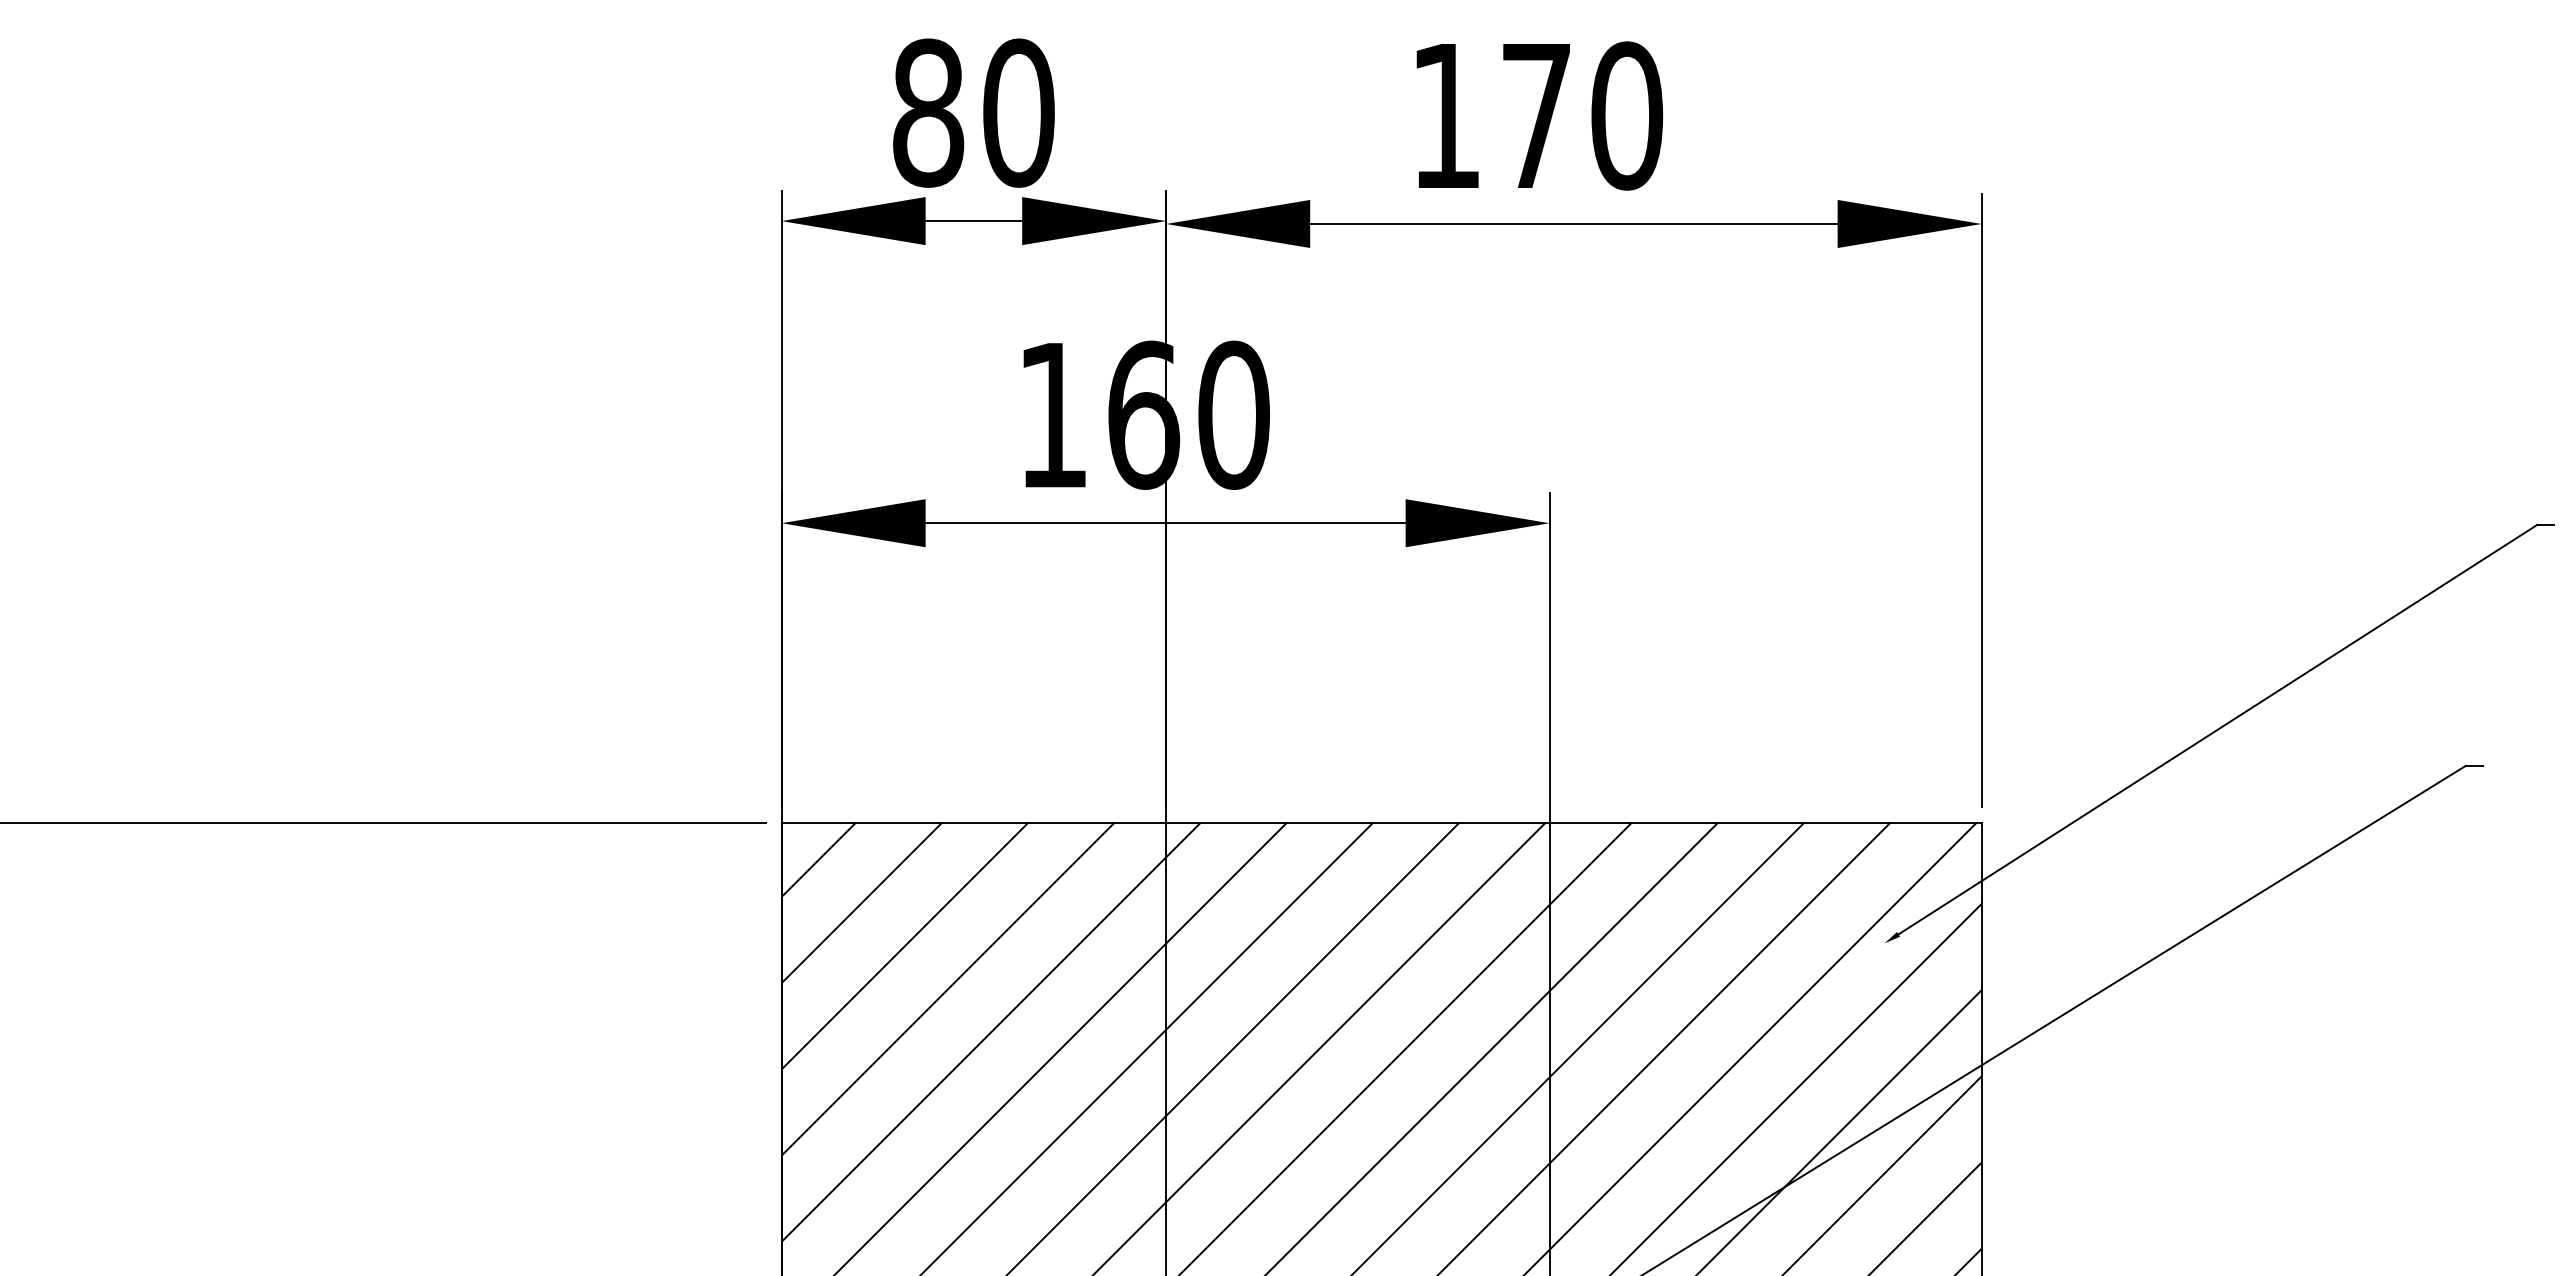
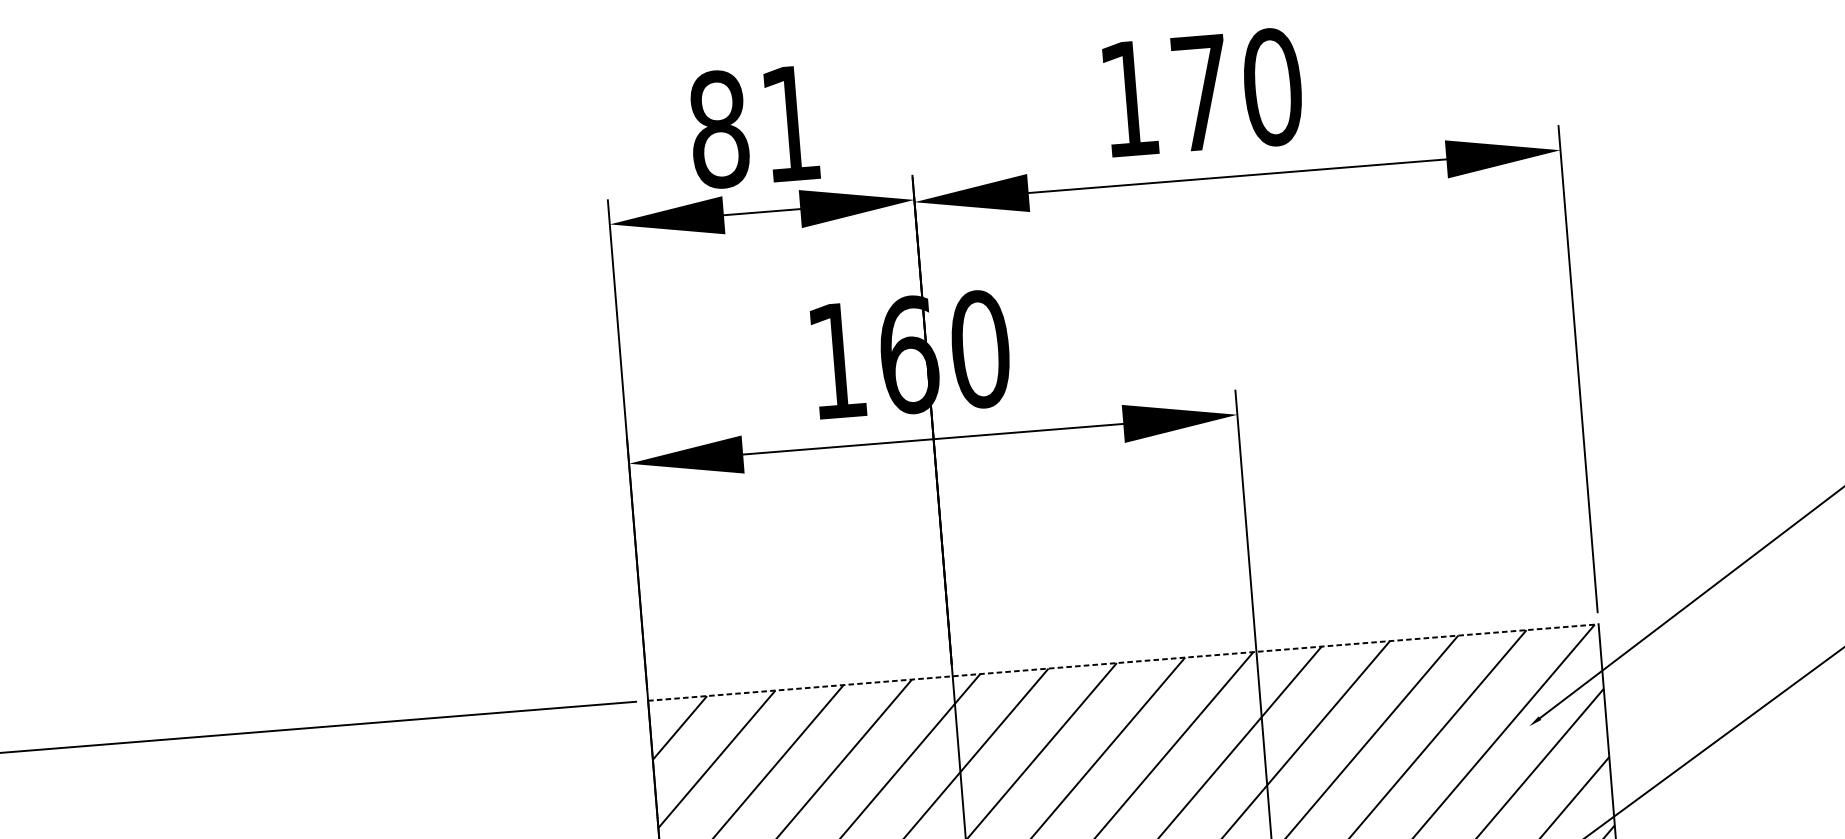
text: (1018, 112) -> (790, 123), 80 -> 81
line: (1382, 822) -> (1124, 662), solid -> dashed

